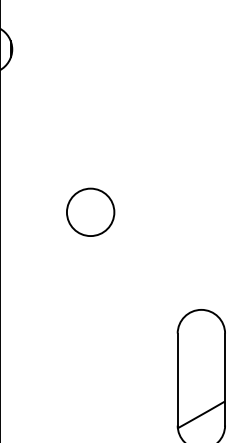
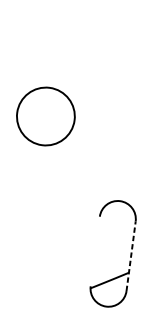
circle: (90, 211) -> (46, 115), size x1.6
line: (177, 379) -> (95, 251), removed
line: (225, 379) -> (131, 256), solid -> dashed

